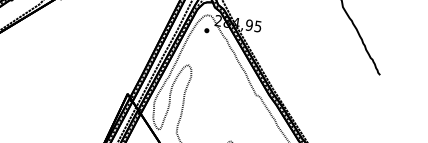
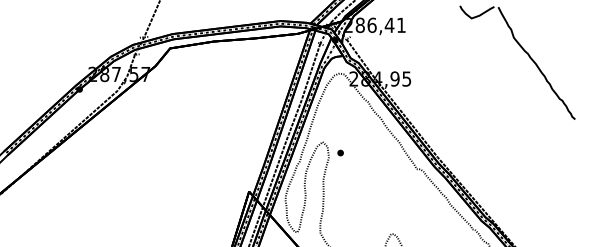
part: (206, 30) -> (340, 152), moved

